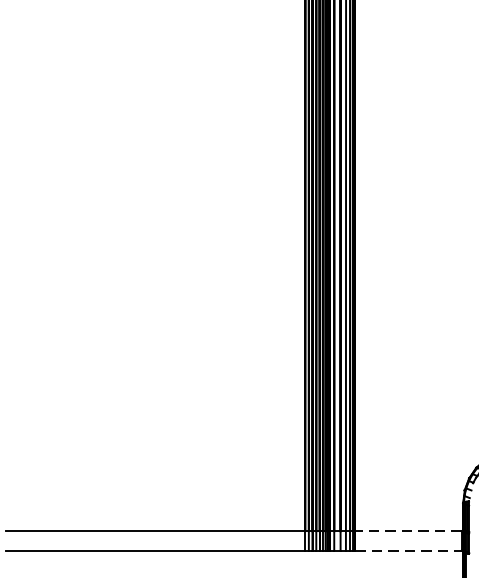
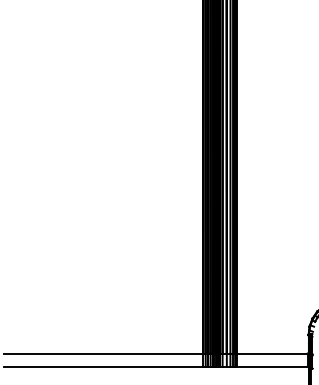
line: (407, 530) -> (271, 353), dashed -> solid
line: (409, 550) -> (272, 366), dashed -> solid

